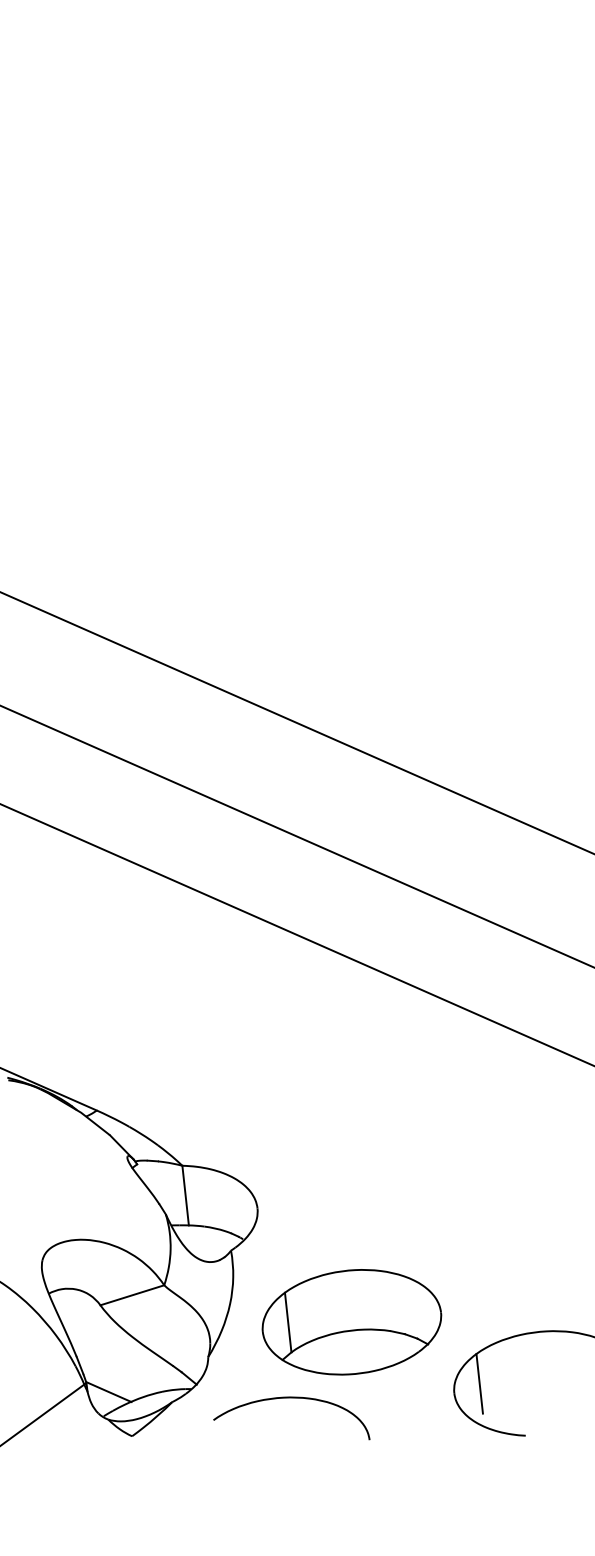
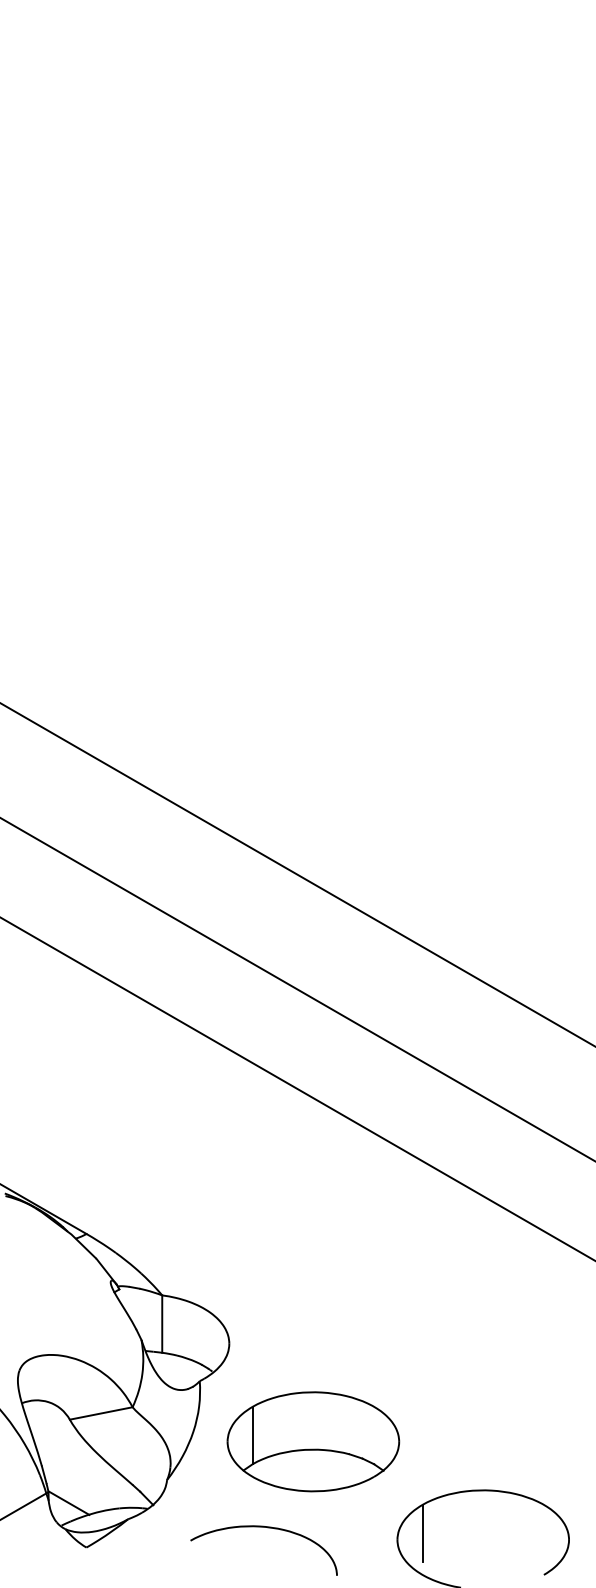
part: (352, 1321) -> (313, 1441), moved
curve: (292, 1398) -> (267, 1528), moved

